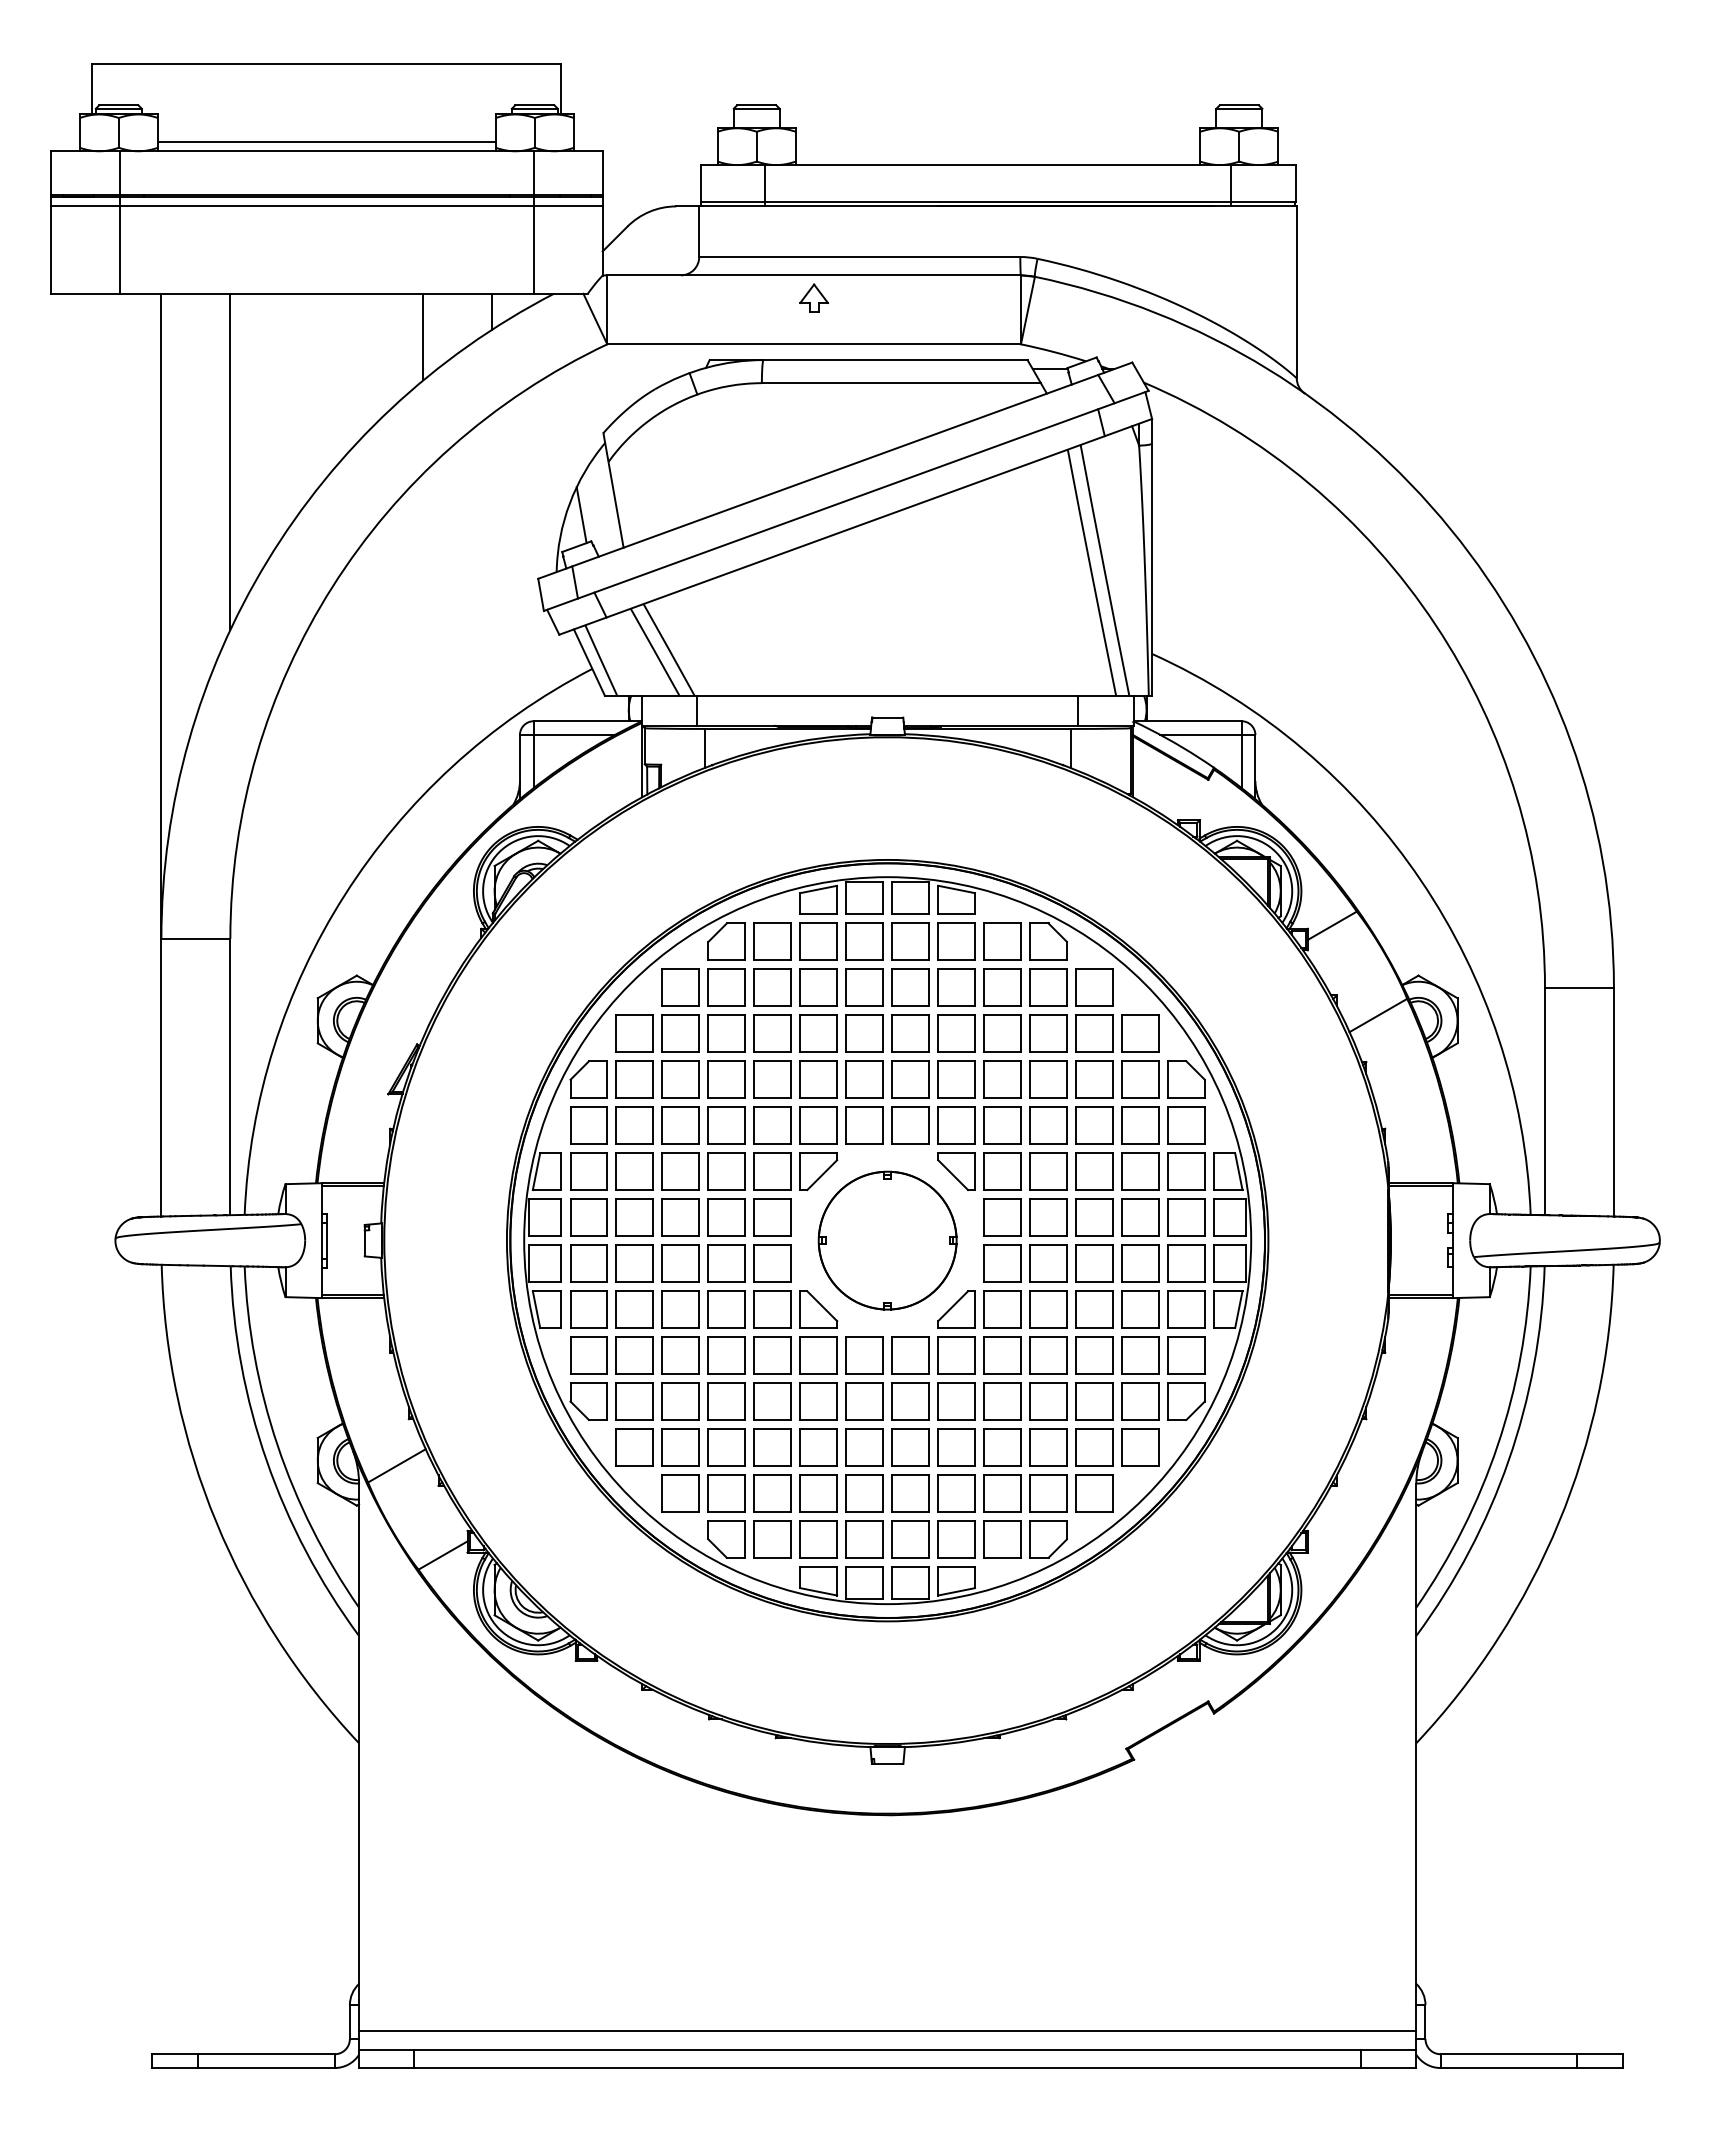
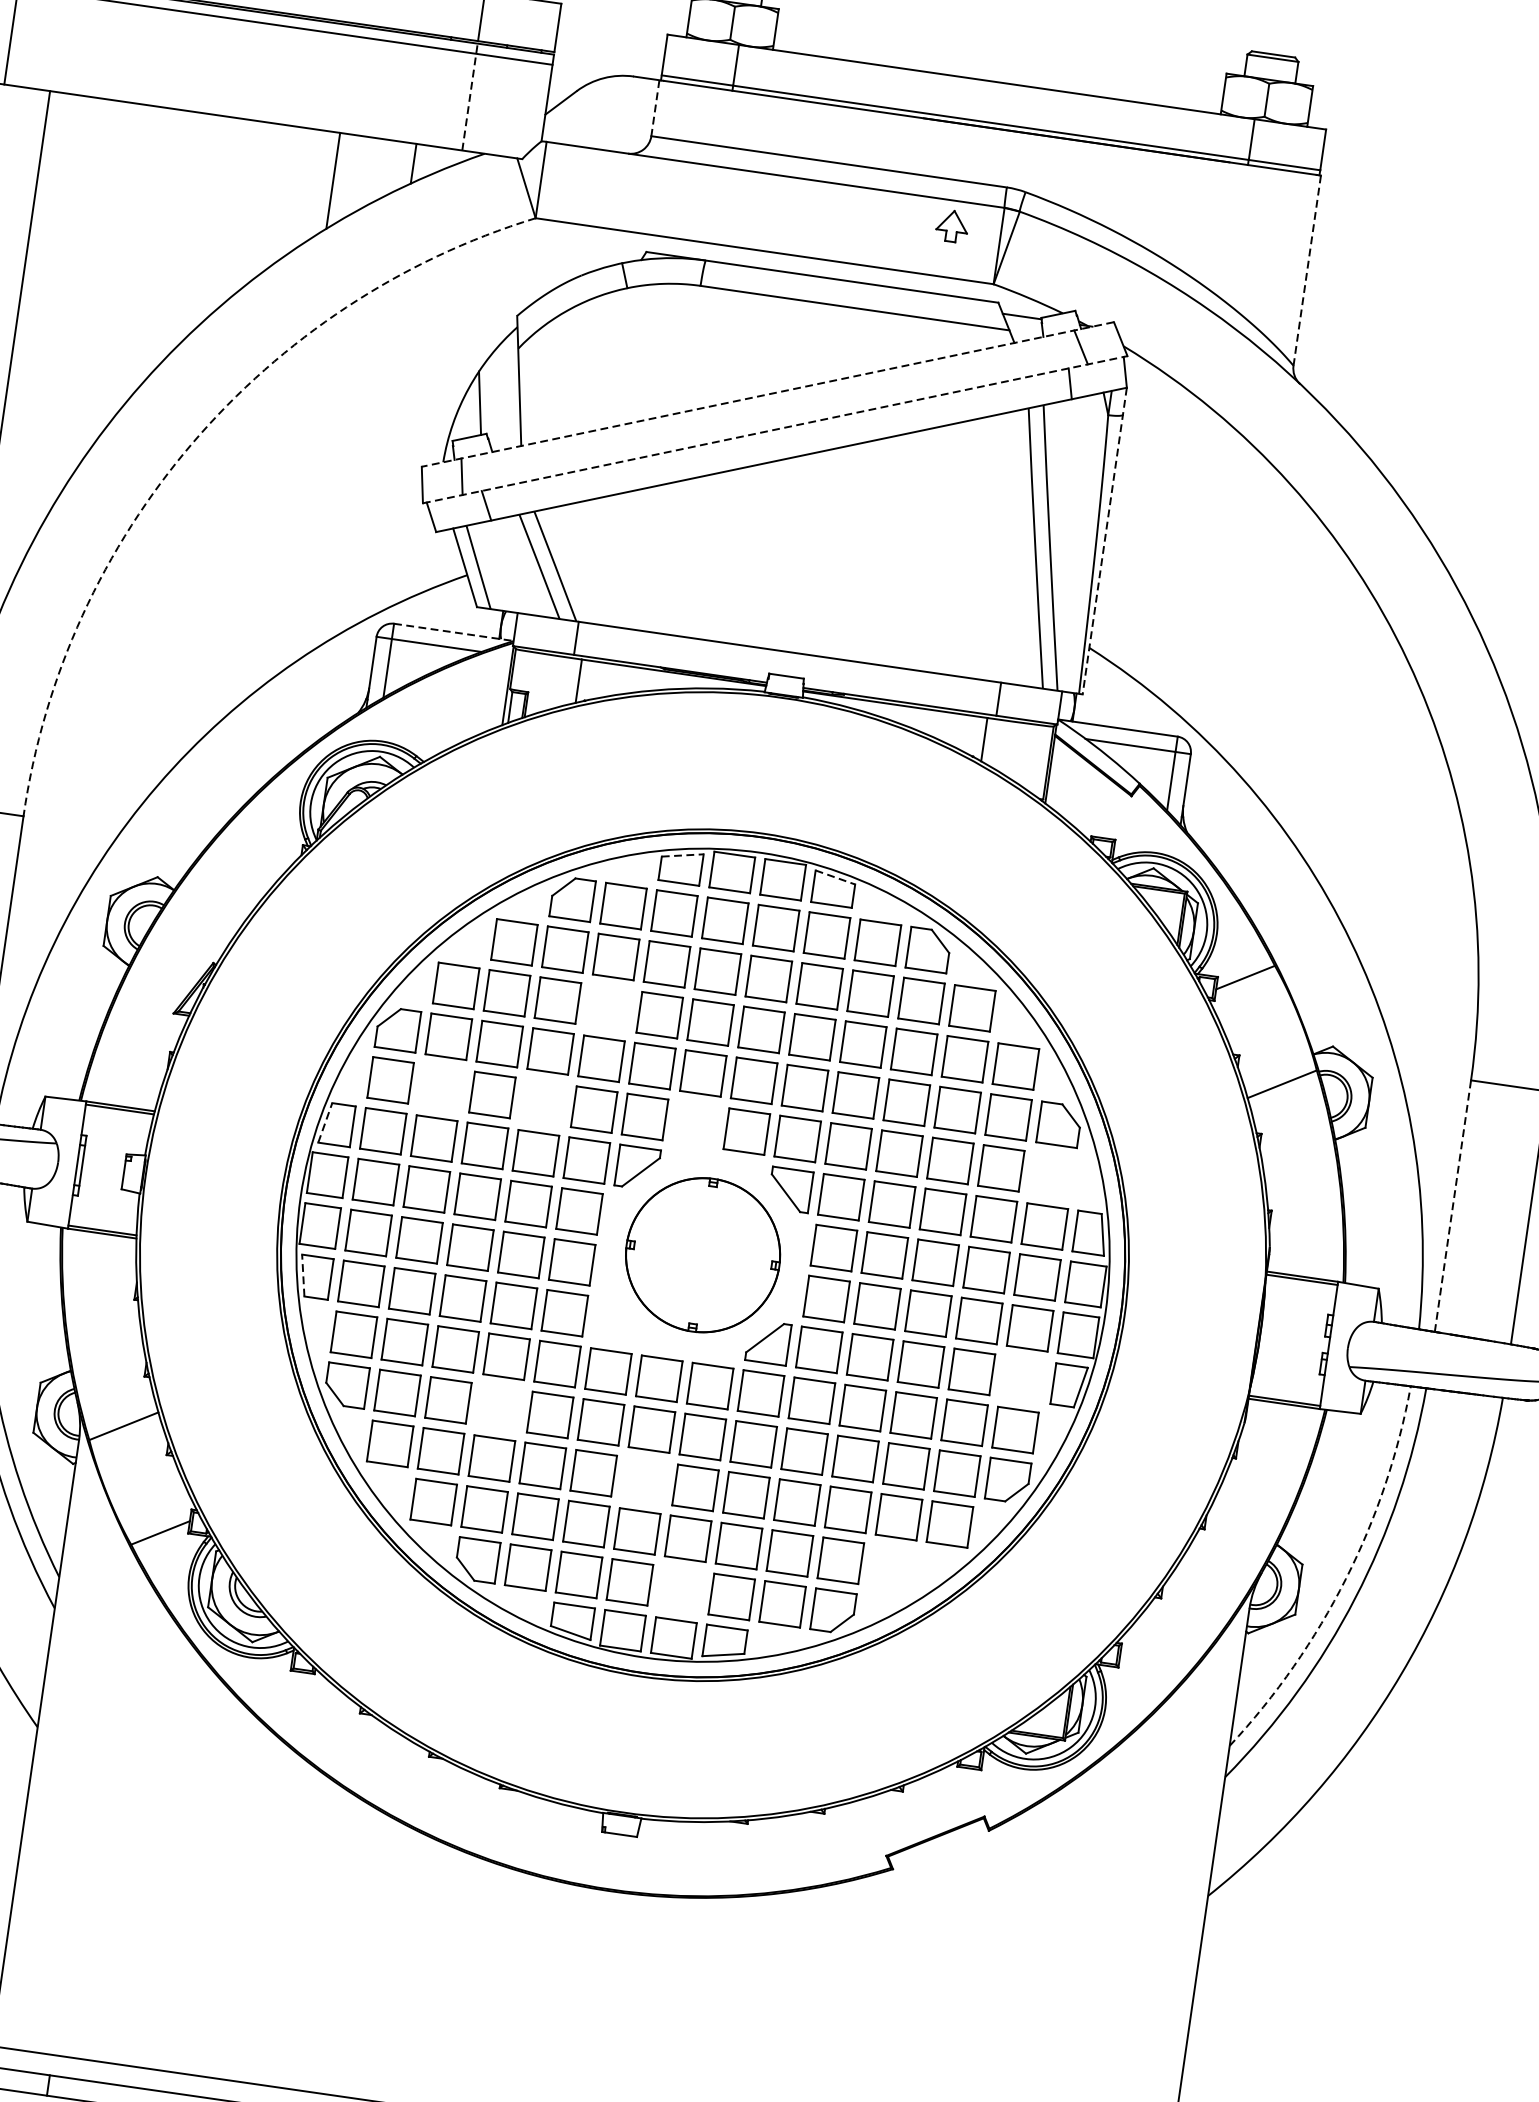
line: (699, 232) -> (655, 109), solid -> dashed
line: (533, 245) -> (469, 97), solid -> dashed
line: (1296, 292) -> (1306, 270), solid -> dashed
part: (813, 297) -> (951, 225), moved
line: (230, 461) -> (99, 287), removed
line: (834, 470) -> (767, 394), solid -> dashed
line: (846, 500) -> (775, 429), solid -> dashed
line: (1152, 557) -> (1105, 541), solid -> dashed
arc: (332, 586) -> (192, 442), solid -> dashed
line: (588, 721) -> (454, 632), solid -> dashed
line: (818, 889) -> (682, 855), solid -> dashed
line: (956, 889) -> (835, 877), solid -> dashed
part: (772, 1033) -> (608, 1007), removed
line: (1544, 1101) -> (1452, 1205), solid -> dashed
part: (634, 1125) -> (441, 1087), removed
part: (726, 1125) -> (543, 1102), removed
part: (864, 1125) -> (695, 1124), removed
part: (1186, 1125) -> (1052, 1175), removed
line: (536, 1171) -> (325, 1122), solid -> dashed
line: (536, 1309) -> (303, 1275), solid -> dashed
part: (818, 1309) -> (615, 1320), removed
part: (1186, 1309) -> (1022, 1379), removed
part: (726, 1401) -> (498, 1407), removed
arc: (1497, 1445) -> (1345, 1579), solid -> dashed
part: (864, 1447) -> (644, 1480), removed
part: (1094, 1493) -> (891, 1568), removed
part: (910, 1539) -> (680, 1589), removed

